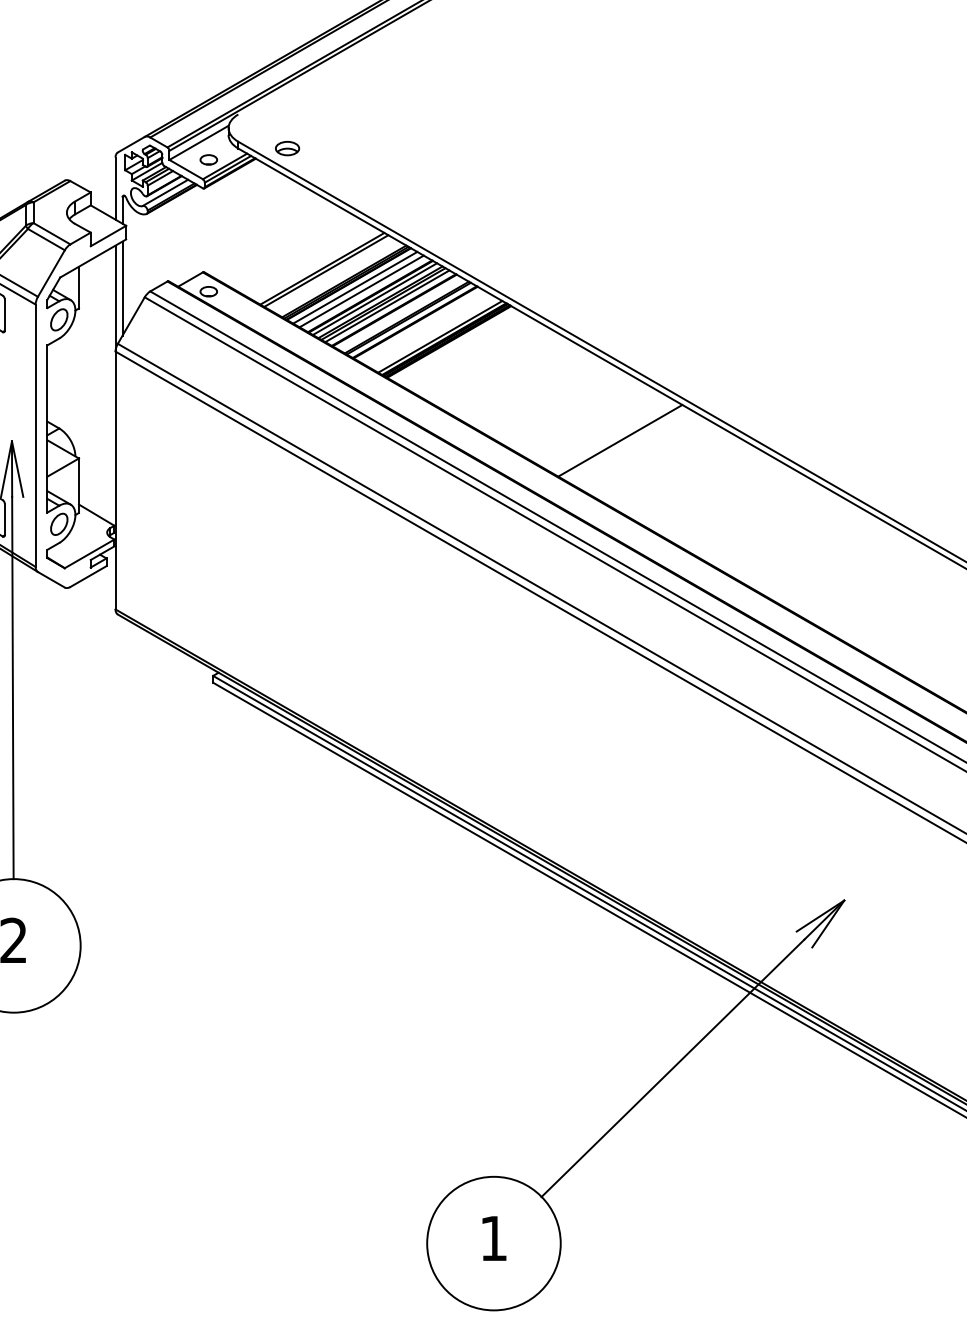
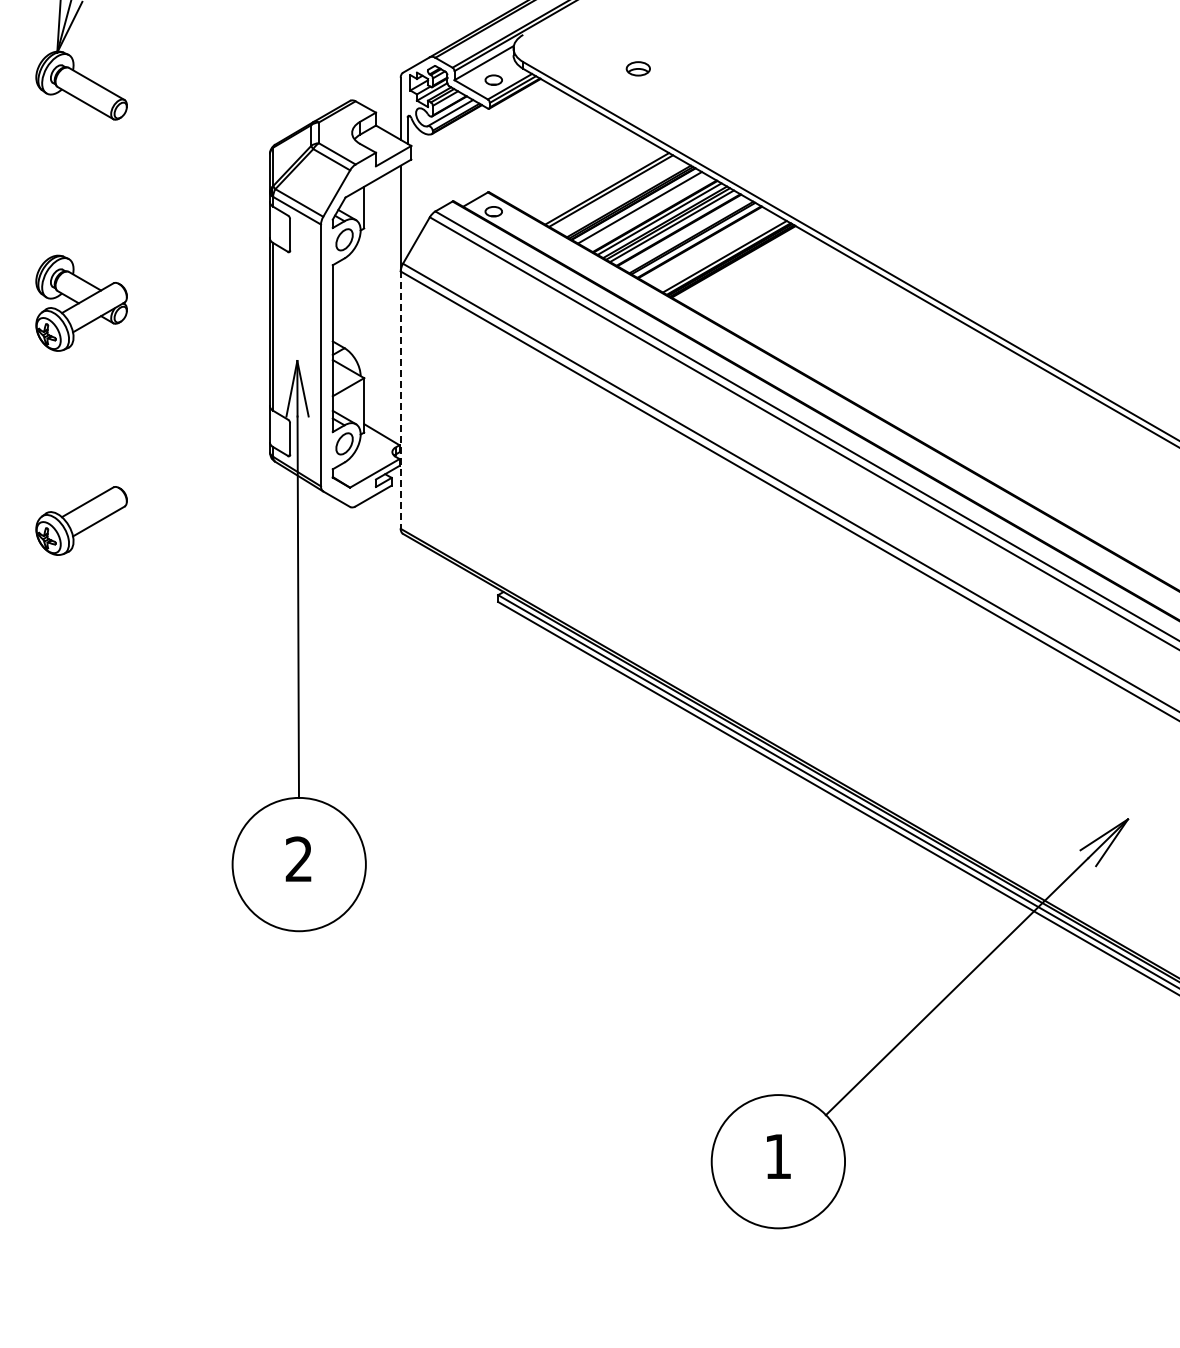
part: (286, 148) -> (637, 68), moved
line: (122, 288) -> (407, 208), removed
line: (361, 291) -> (646, 211), removed
line: (620, 440) -> (904, 360), removed
line: (115, 480) -> (400, 400), solid -> dashed

